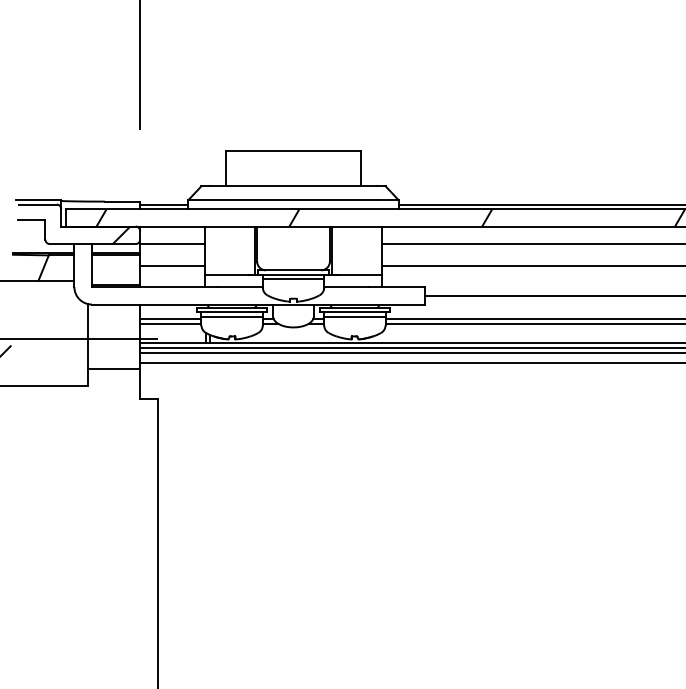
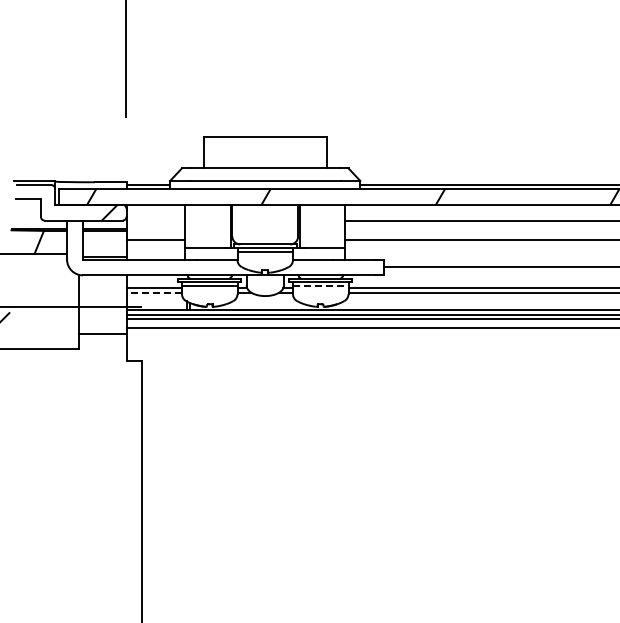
line: (172, 243) -> (155, 220), removed
line: (354, 316) -> (320, 286), solid -> dashed
line: (171, 323) -> (154, 292), solid -> dashed

